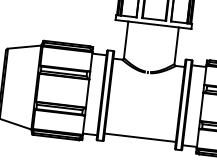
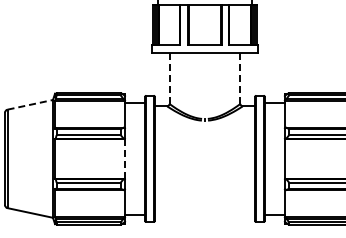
line: (126, 40) -> (169, 78), solid -> dashed
line: (176, 45) -> (240, 78), solid -> dashed
line: (24, 46) -> (30, 104), solid -> dashed
line: (87, 93) -> (124, 158), solid -> dashed
line: (139, 137) -> (204, 211), removed

